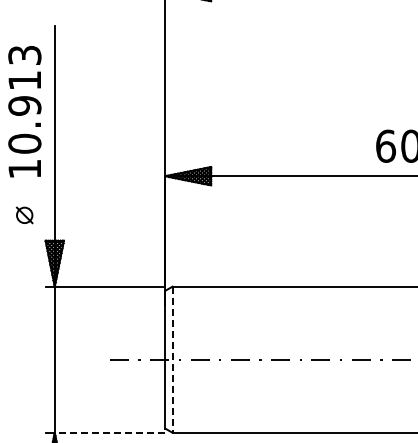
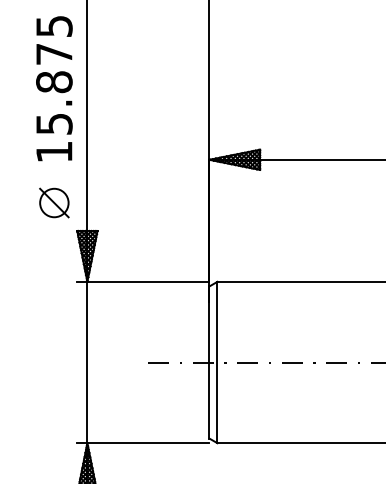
text: (24, 99) -> (53, 75), 10.913 -> 15.875
part: (24, 215) -> (53, 203), size x1.67
line: (172, 360) -> (217, 363), dashed -> solid
line: (109, 432) -> (147, 442), dashed -> solid

